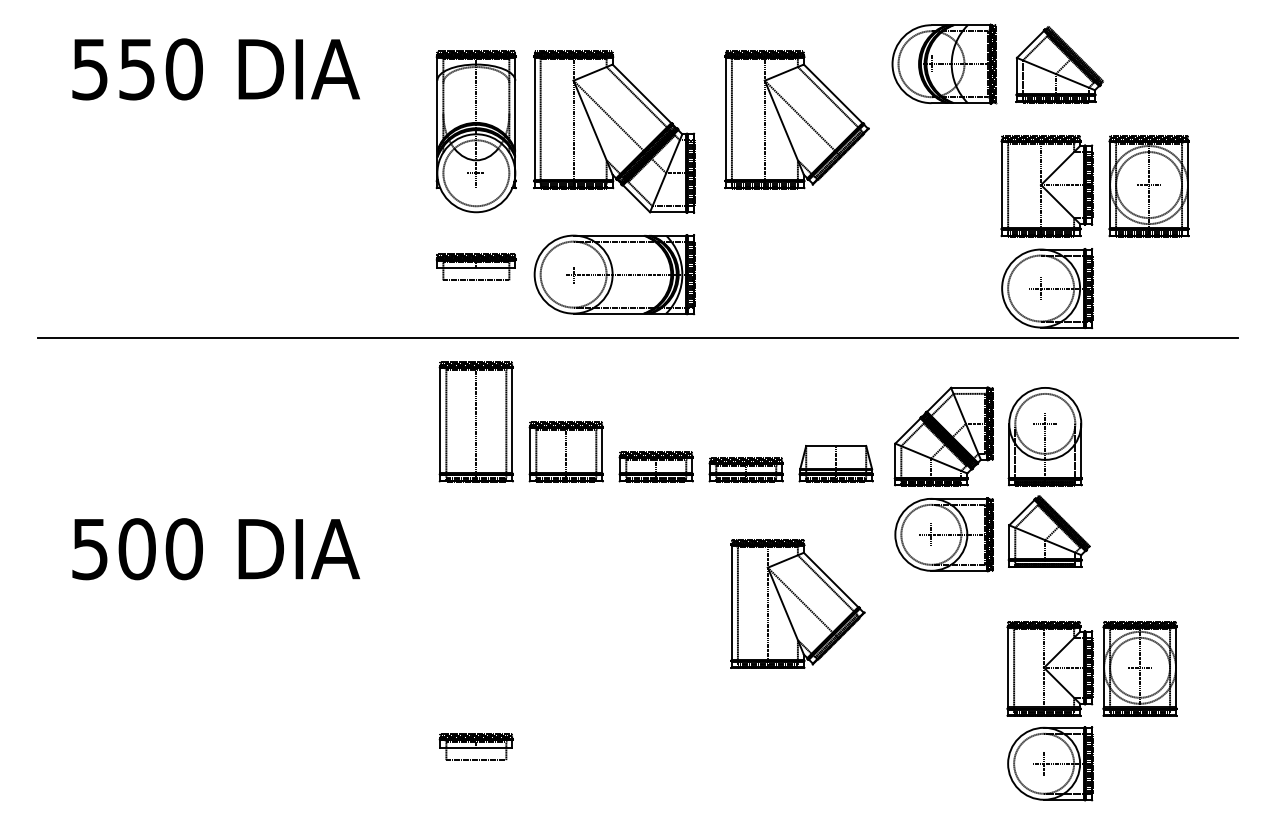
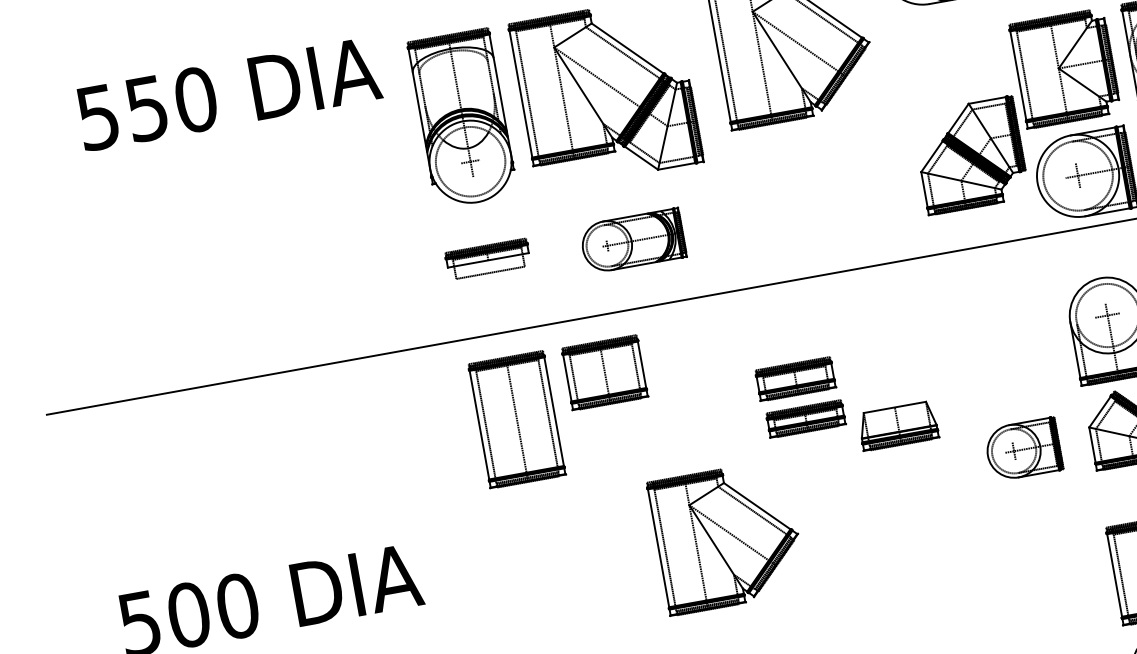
text: (215, 69) -> (228, 94), moved
part: (614, 274) -> (632, 240), size x0.6
part: (943, 436) -> (969, 155), moved
part: (565, 451) -> (604, 372), moved
part: (835, 463) -> (897, 425), moved
part: (655, 466) -> (794, 378), moved
part: (943, 534) -> (1022, 449), size x0.7
part: (797, 603) -> (726, 536), moved

